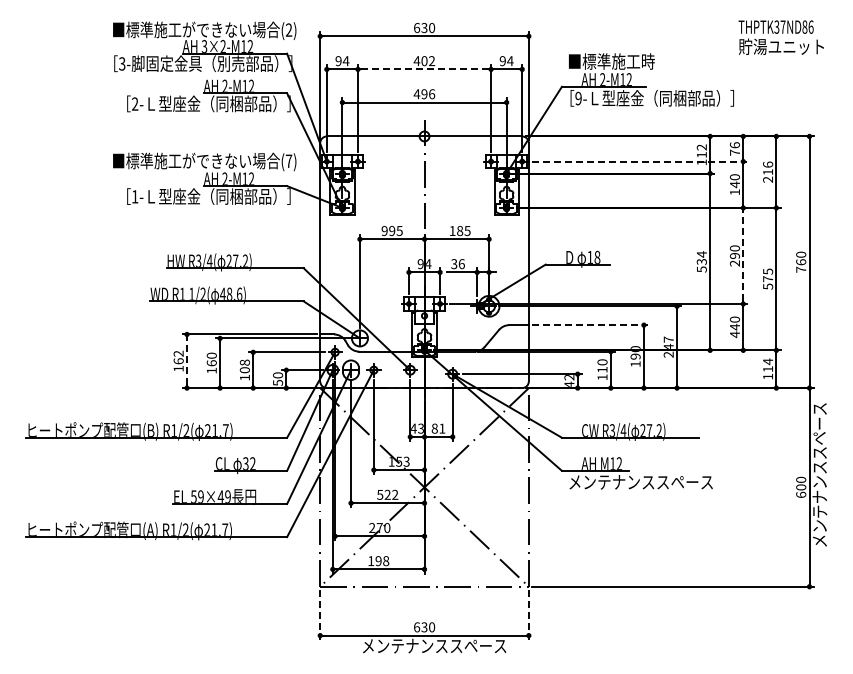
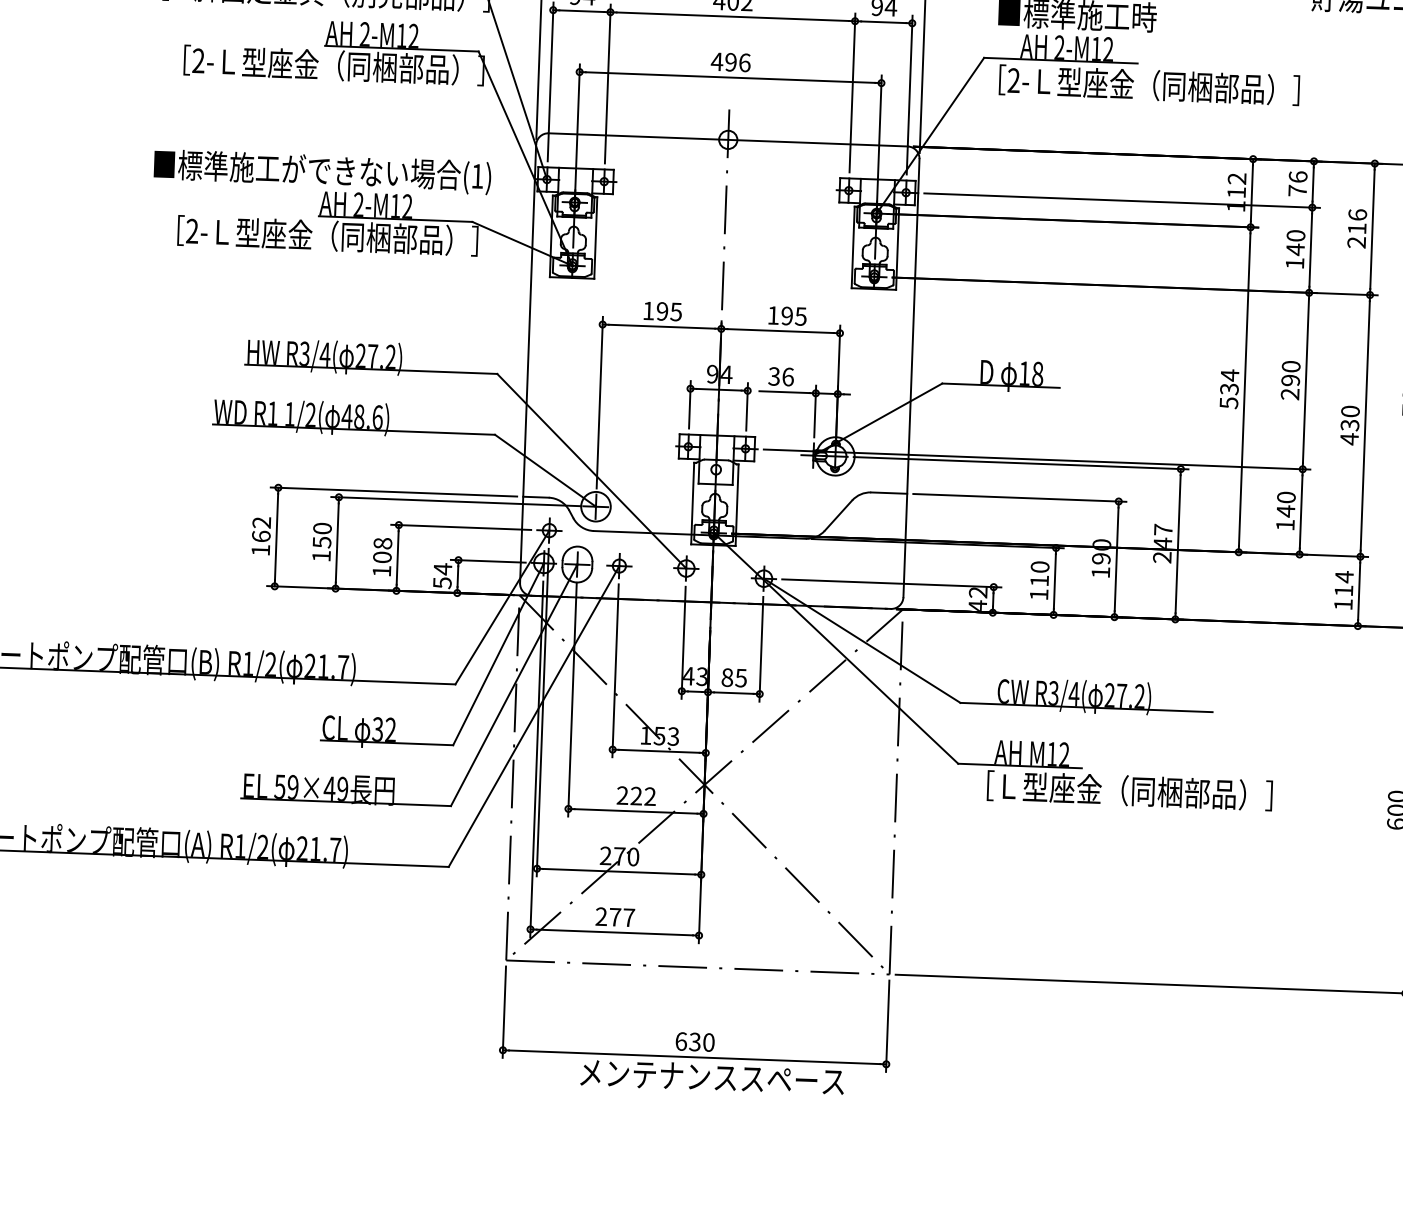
line: (425, 69) -> (734, 16), dashed -> solid
text: (578, 98) -> (1013, 80), 9- -> 2-
text: (288, 160) -> (476, 174), (7) -> (1)
line: (639, 161) -> (1121, 200), dashed -> solid
text: (135, 196) -> (193, 230), 1- -> 2-
text: (384, 230) -> (648, 310), 995 -> 195
text: (460, 230) -> (787, 315), 185 -> 195
line: (743, 255) -> (1306, 380), dashed -> solid
text: (768, 278) -> (1350, 424), 575 -> 430
line: (590, 325) -> (1020, 498), dashed -> solid
text: (734, 334) -> (1284, 524), 440 -> 140
line: (187, 361) -> (277, 537), dashed -> solid
text: (211, 363) -> (321, 542), 160 -> 150
text: (278, 375) -> (443, 569), 50 -> 54
text: (442, 428) -> (741, 677), 81 -> 85
text: (651, 481) -> (1122, 789), メンテナンススペース -> ［Ｌ型座金（同梱部品）］
text: (380, 494) -> (623, 794), 522 -> 222
text: (378, 561) -> (614, 917), 198 -> 277
line: (320, 614) -> (504, 1011), dashed -> solid
line: (528, 614) -> (887, 1025), dashed -> solid

